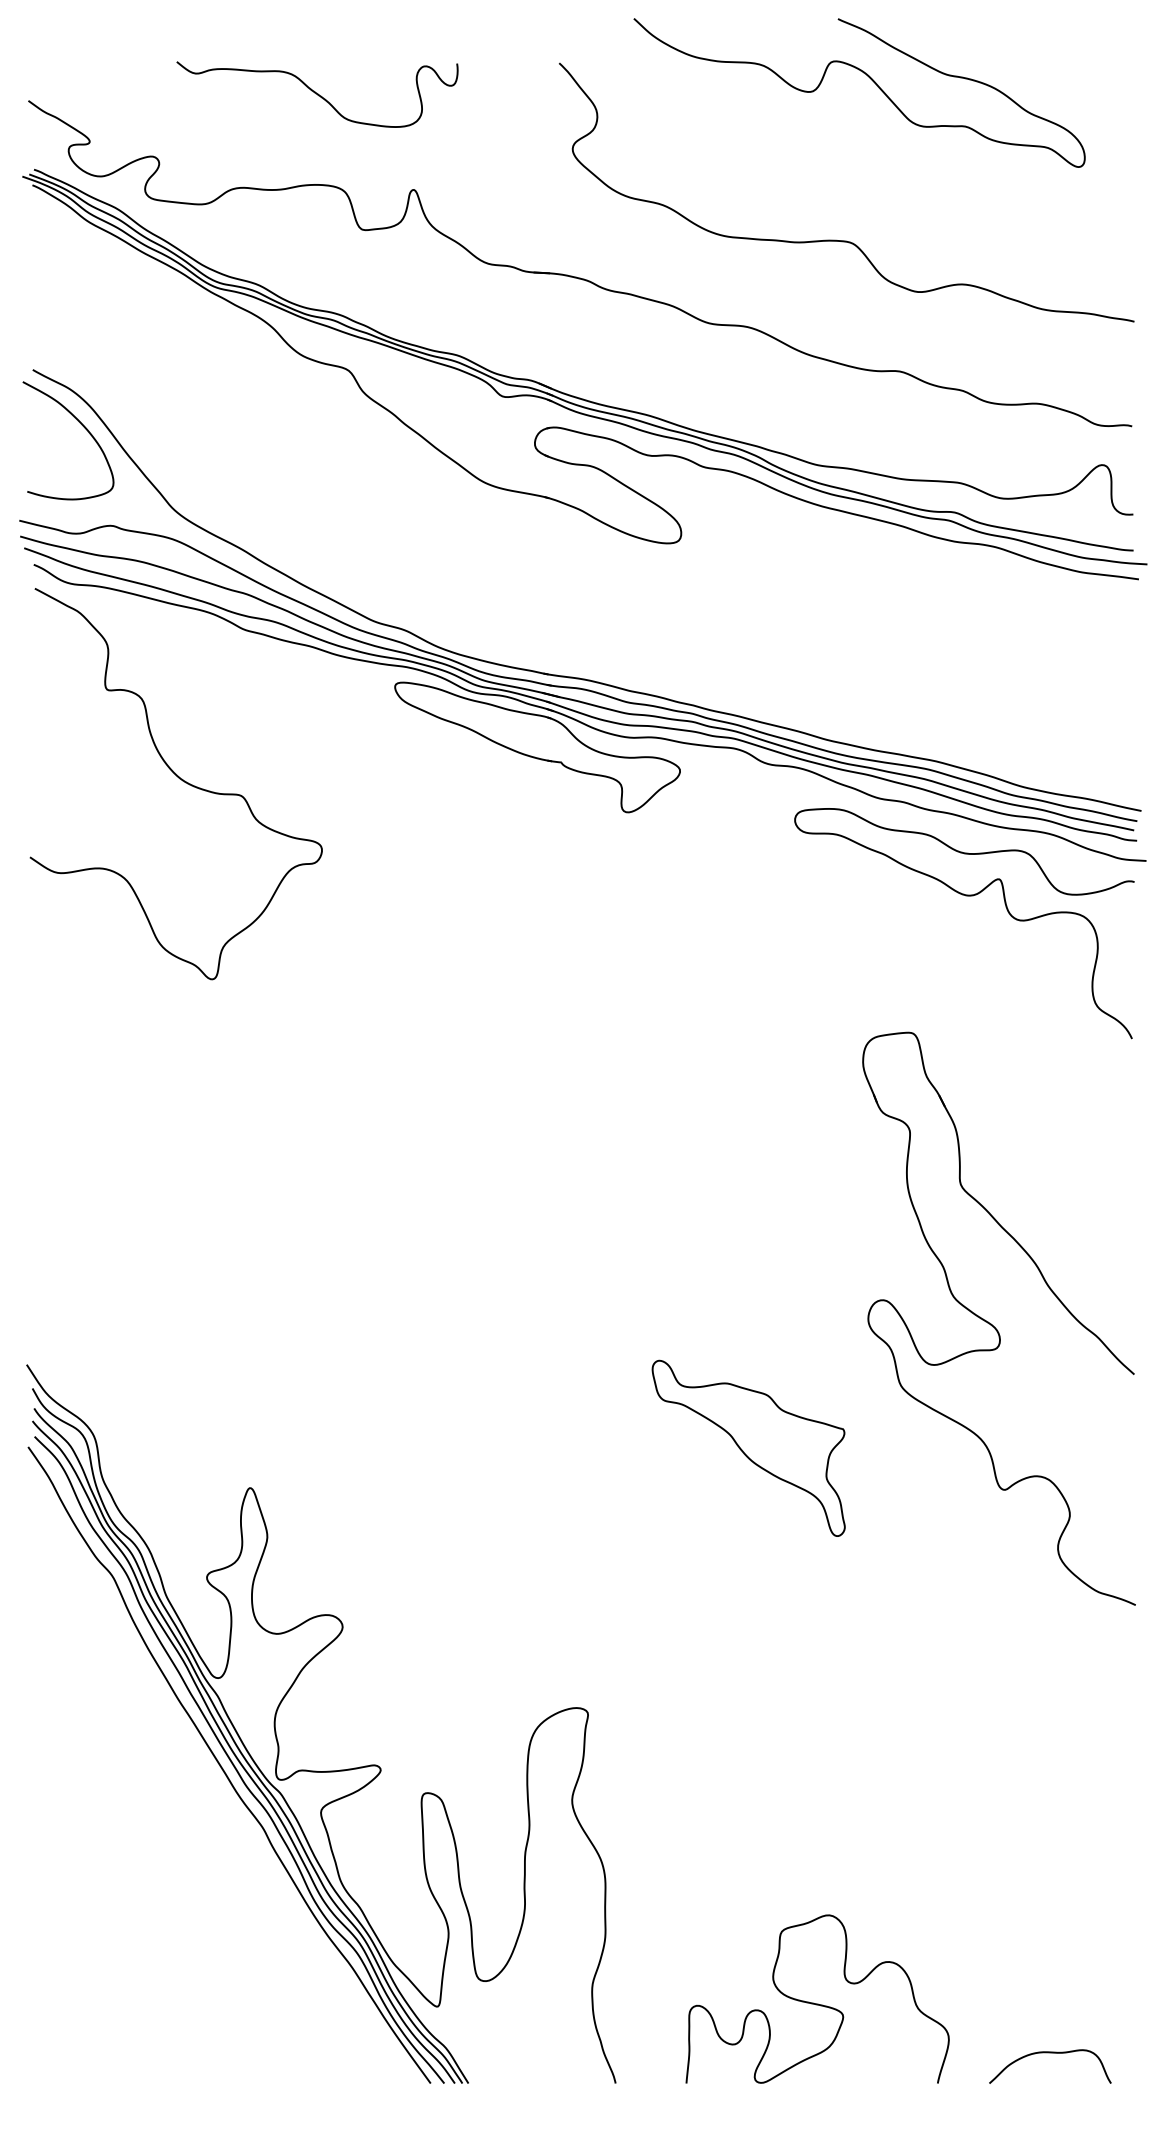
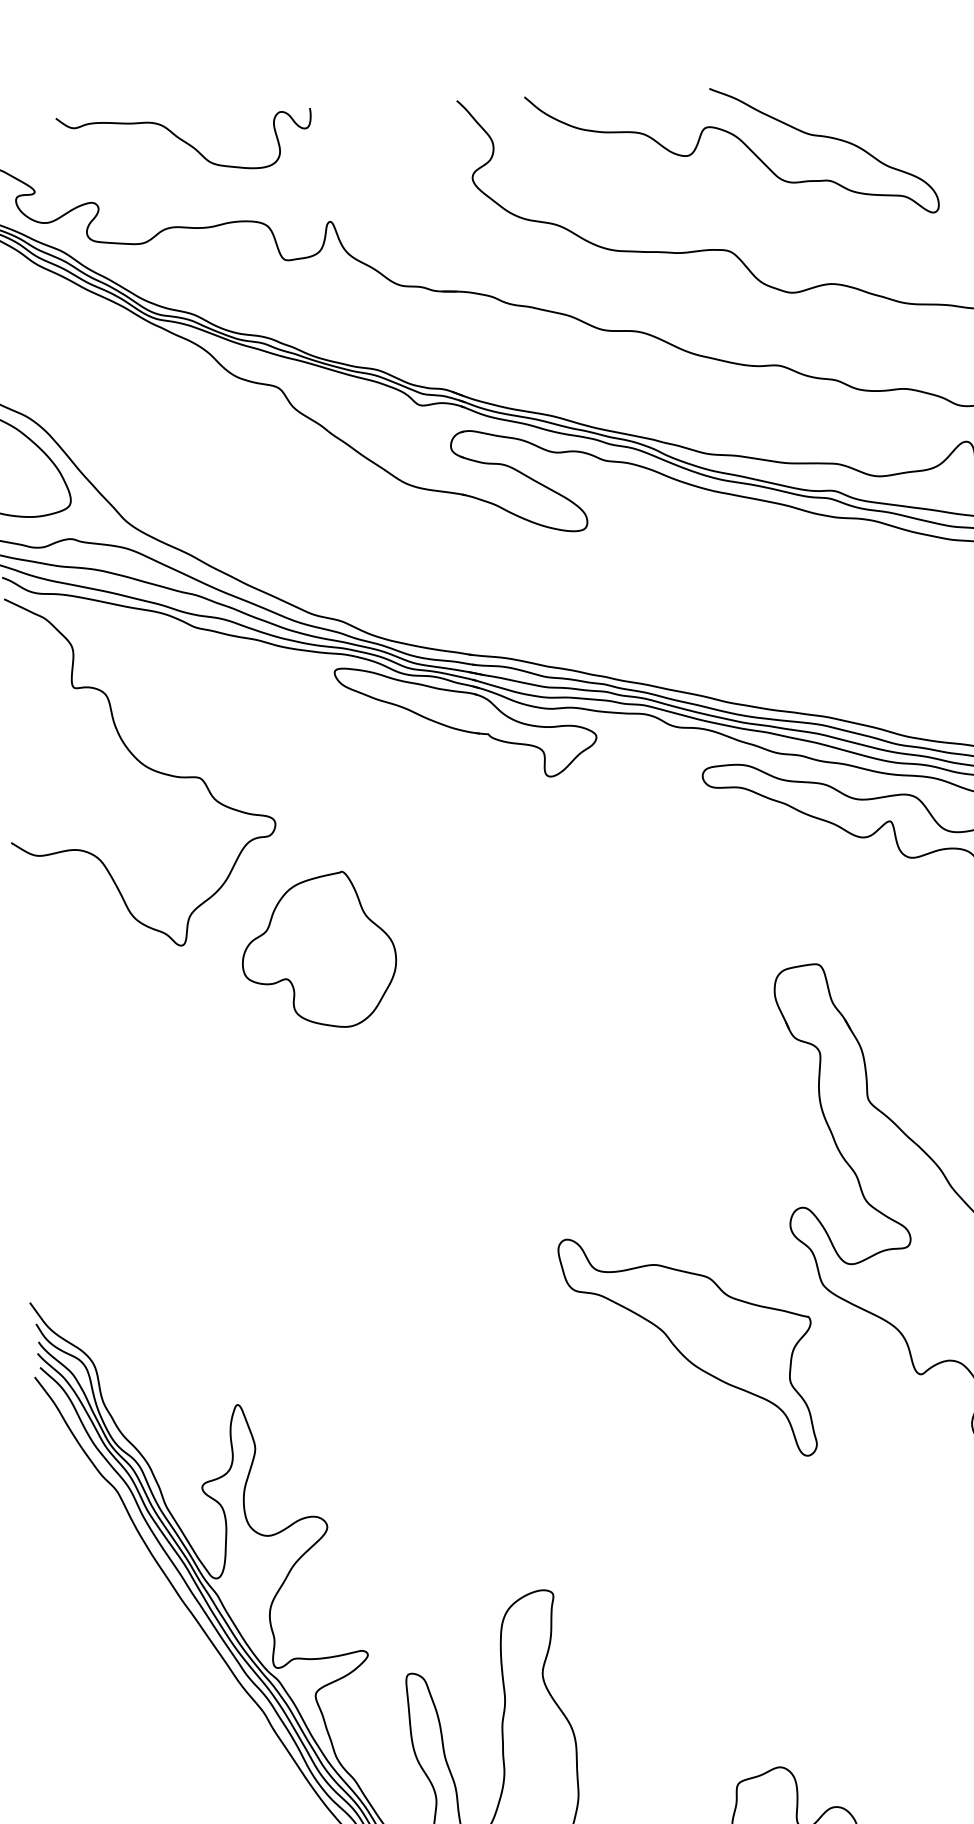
curve: (871, 80) -> (742, 143), moved
curve: (317, 94) -> (184, 142), moved
part: (363, 991) -> (319, 950), added
part: (748, 1448) -> (687, 1347), size x1.43

